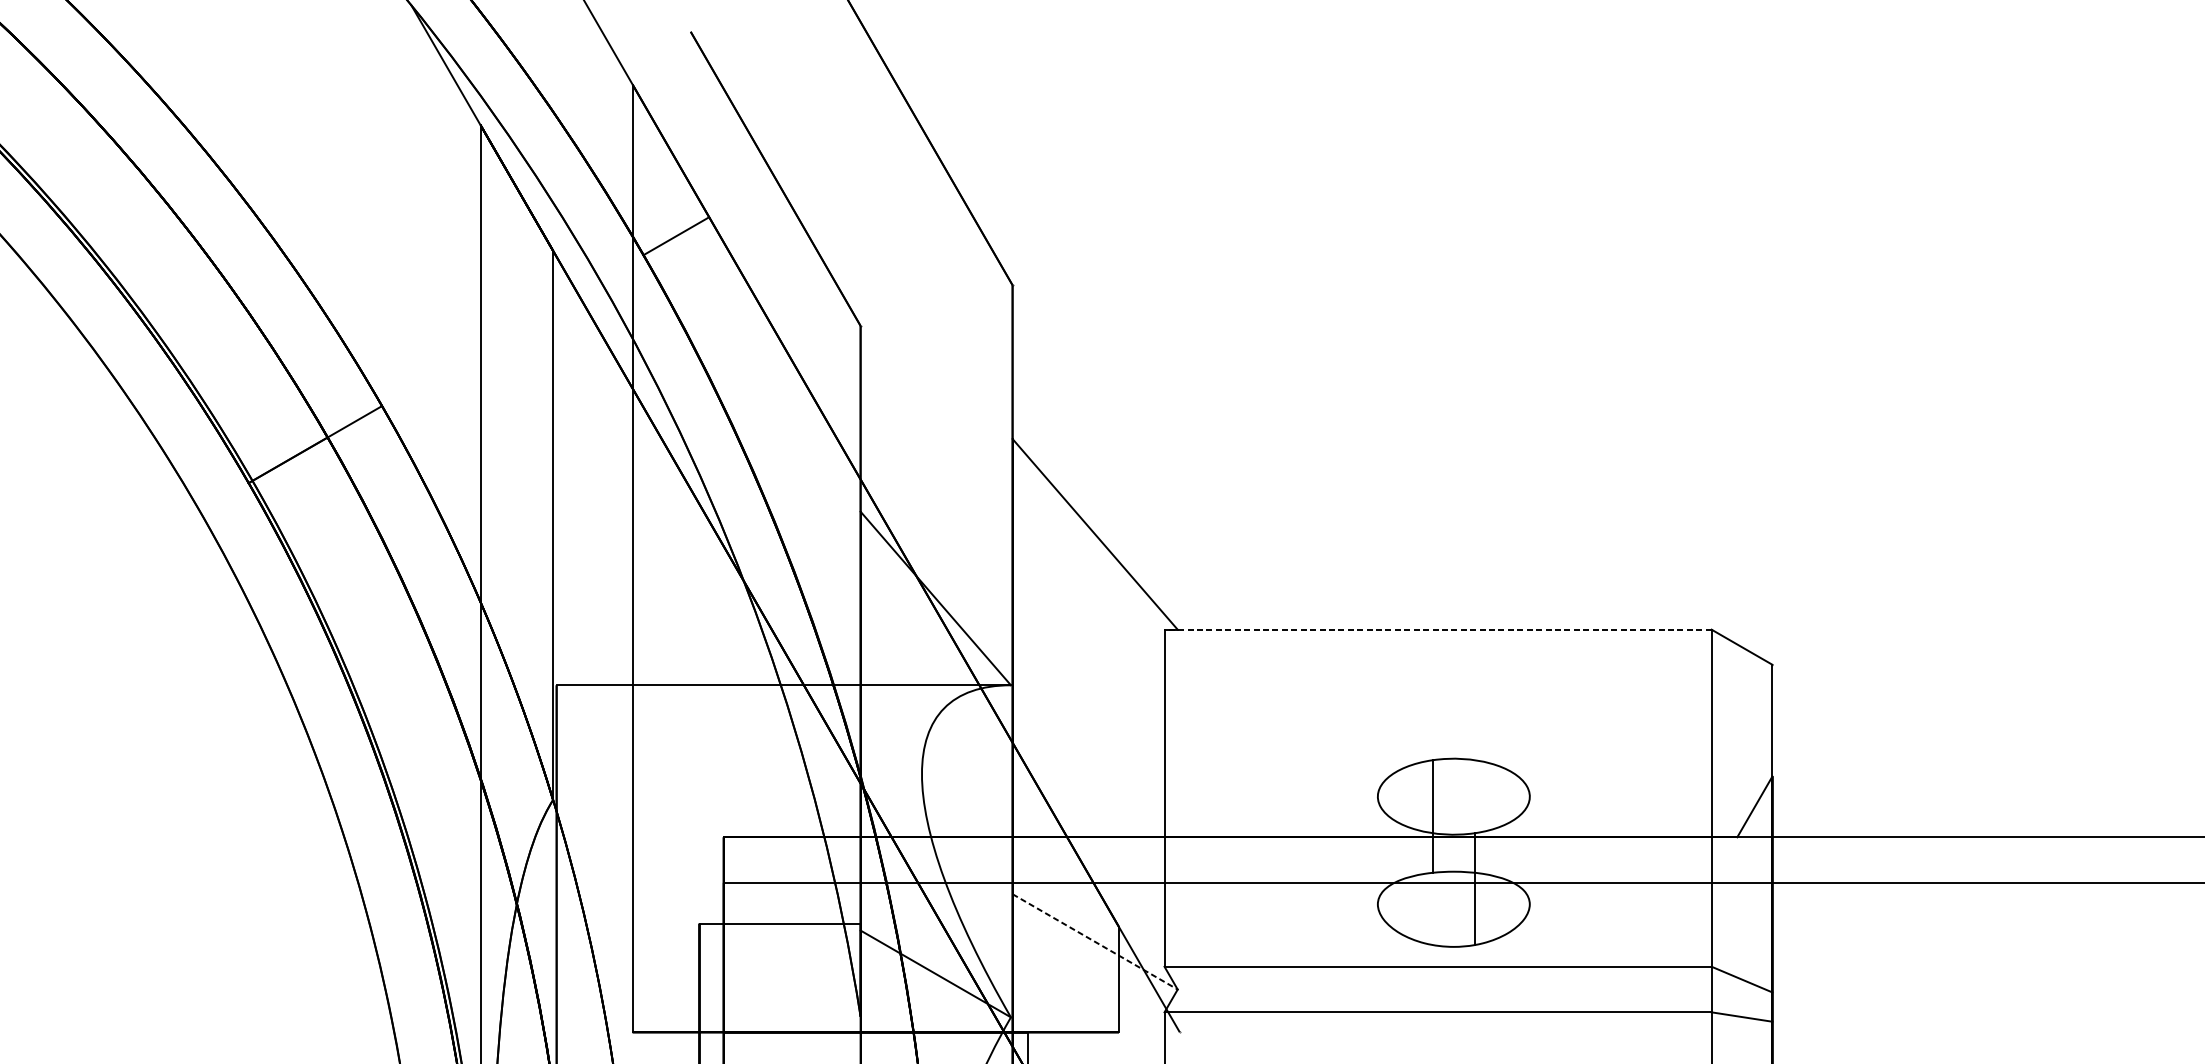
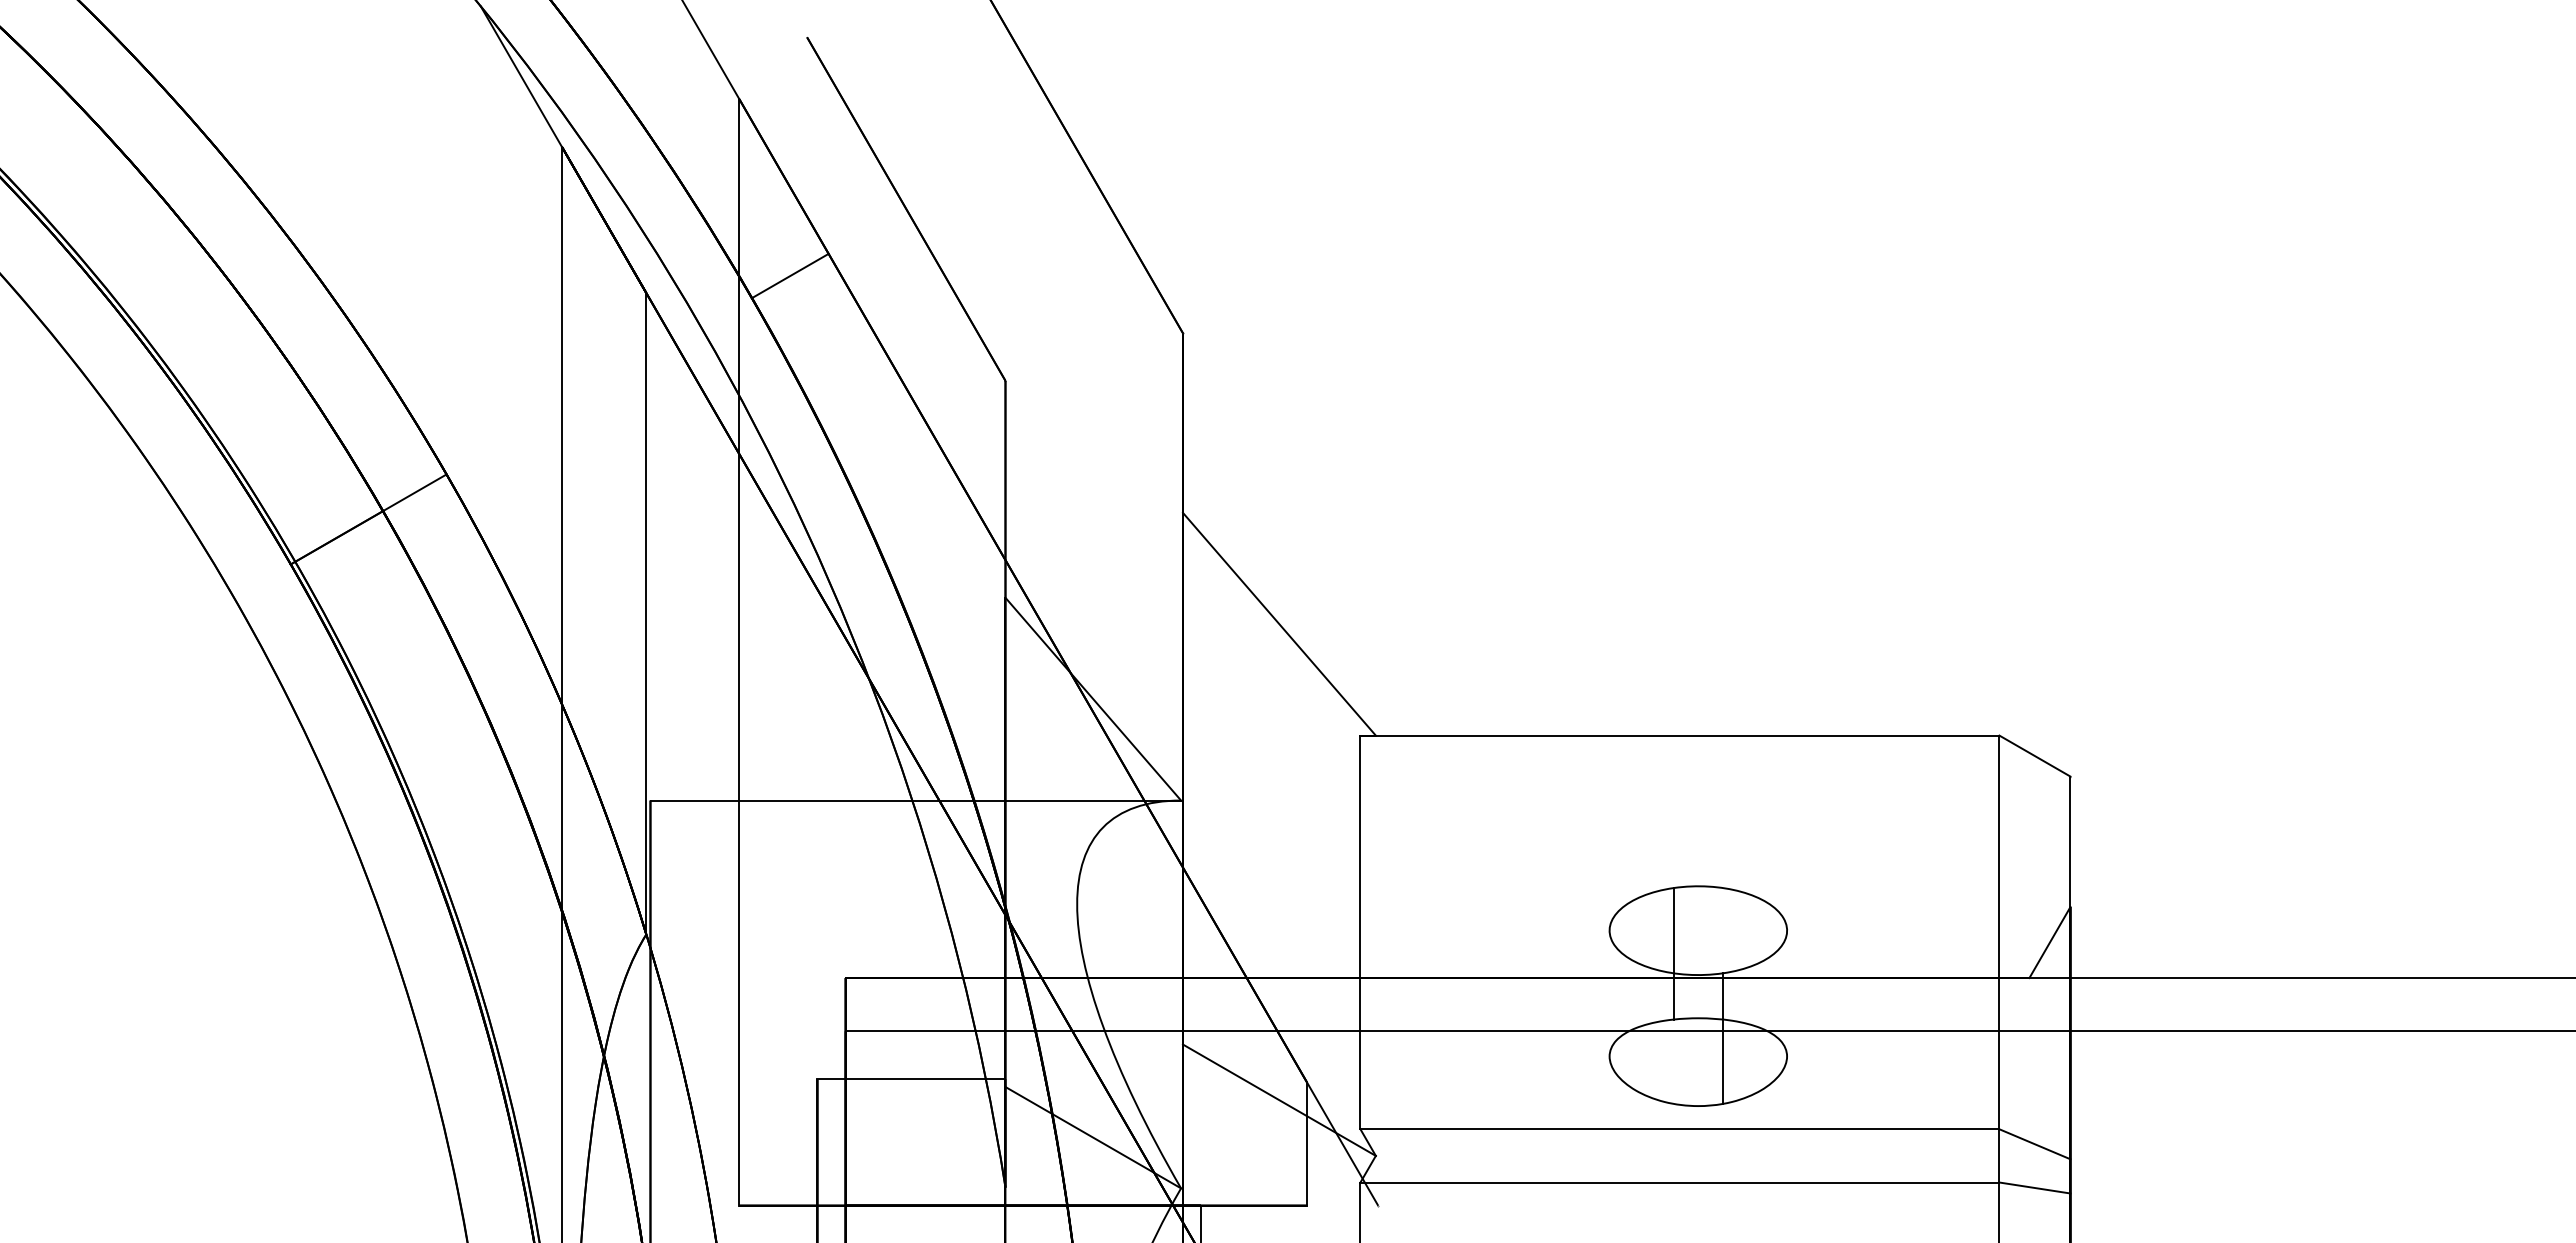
line: (1437, 629) -> (1679, 735), dashed -> solid
line: (1095, 942) -> (1279, 1100), dashed -> solid

